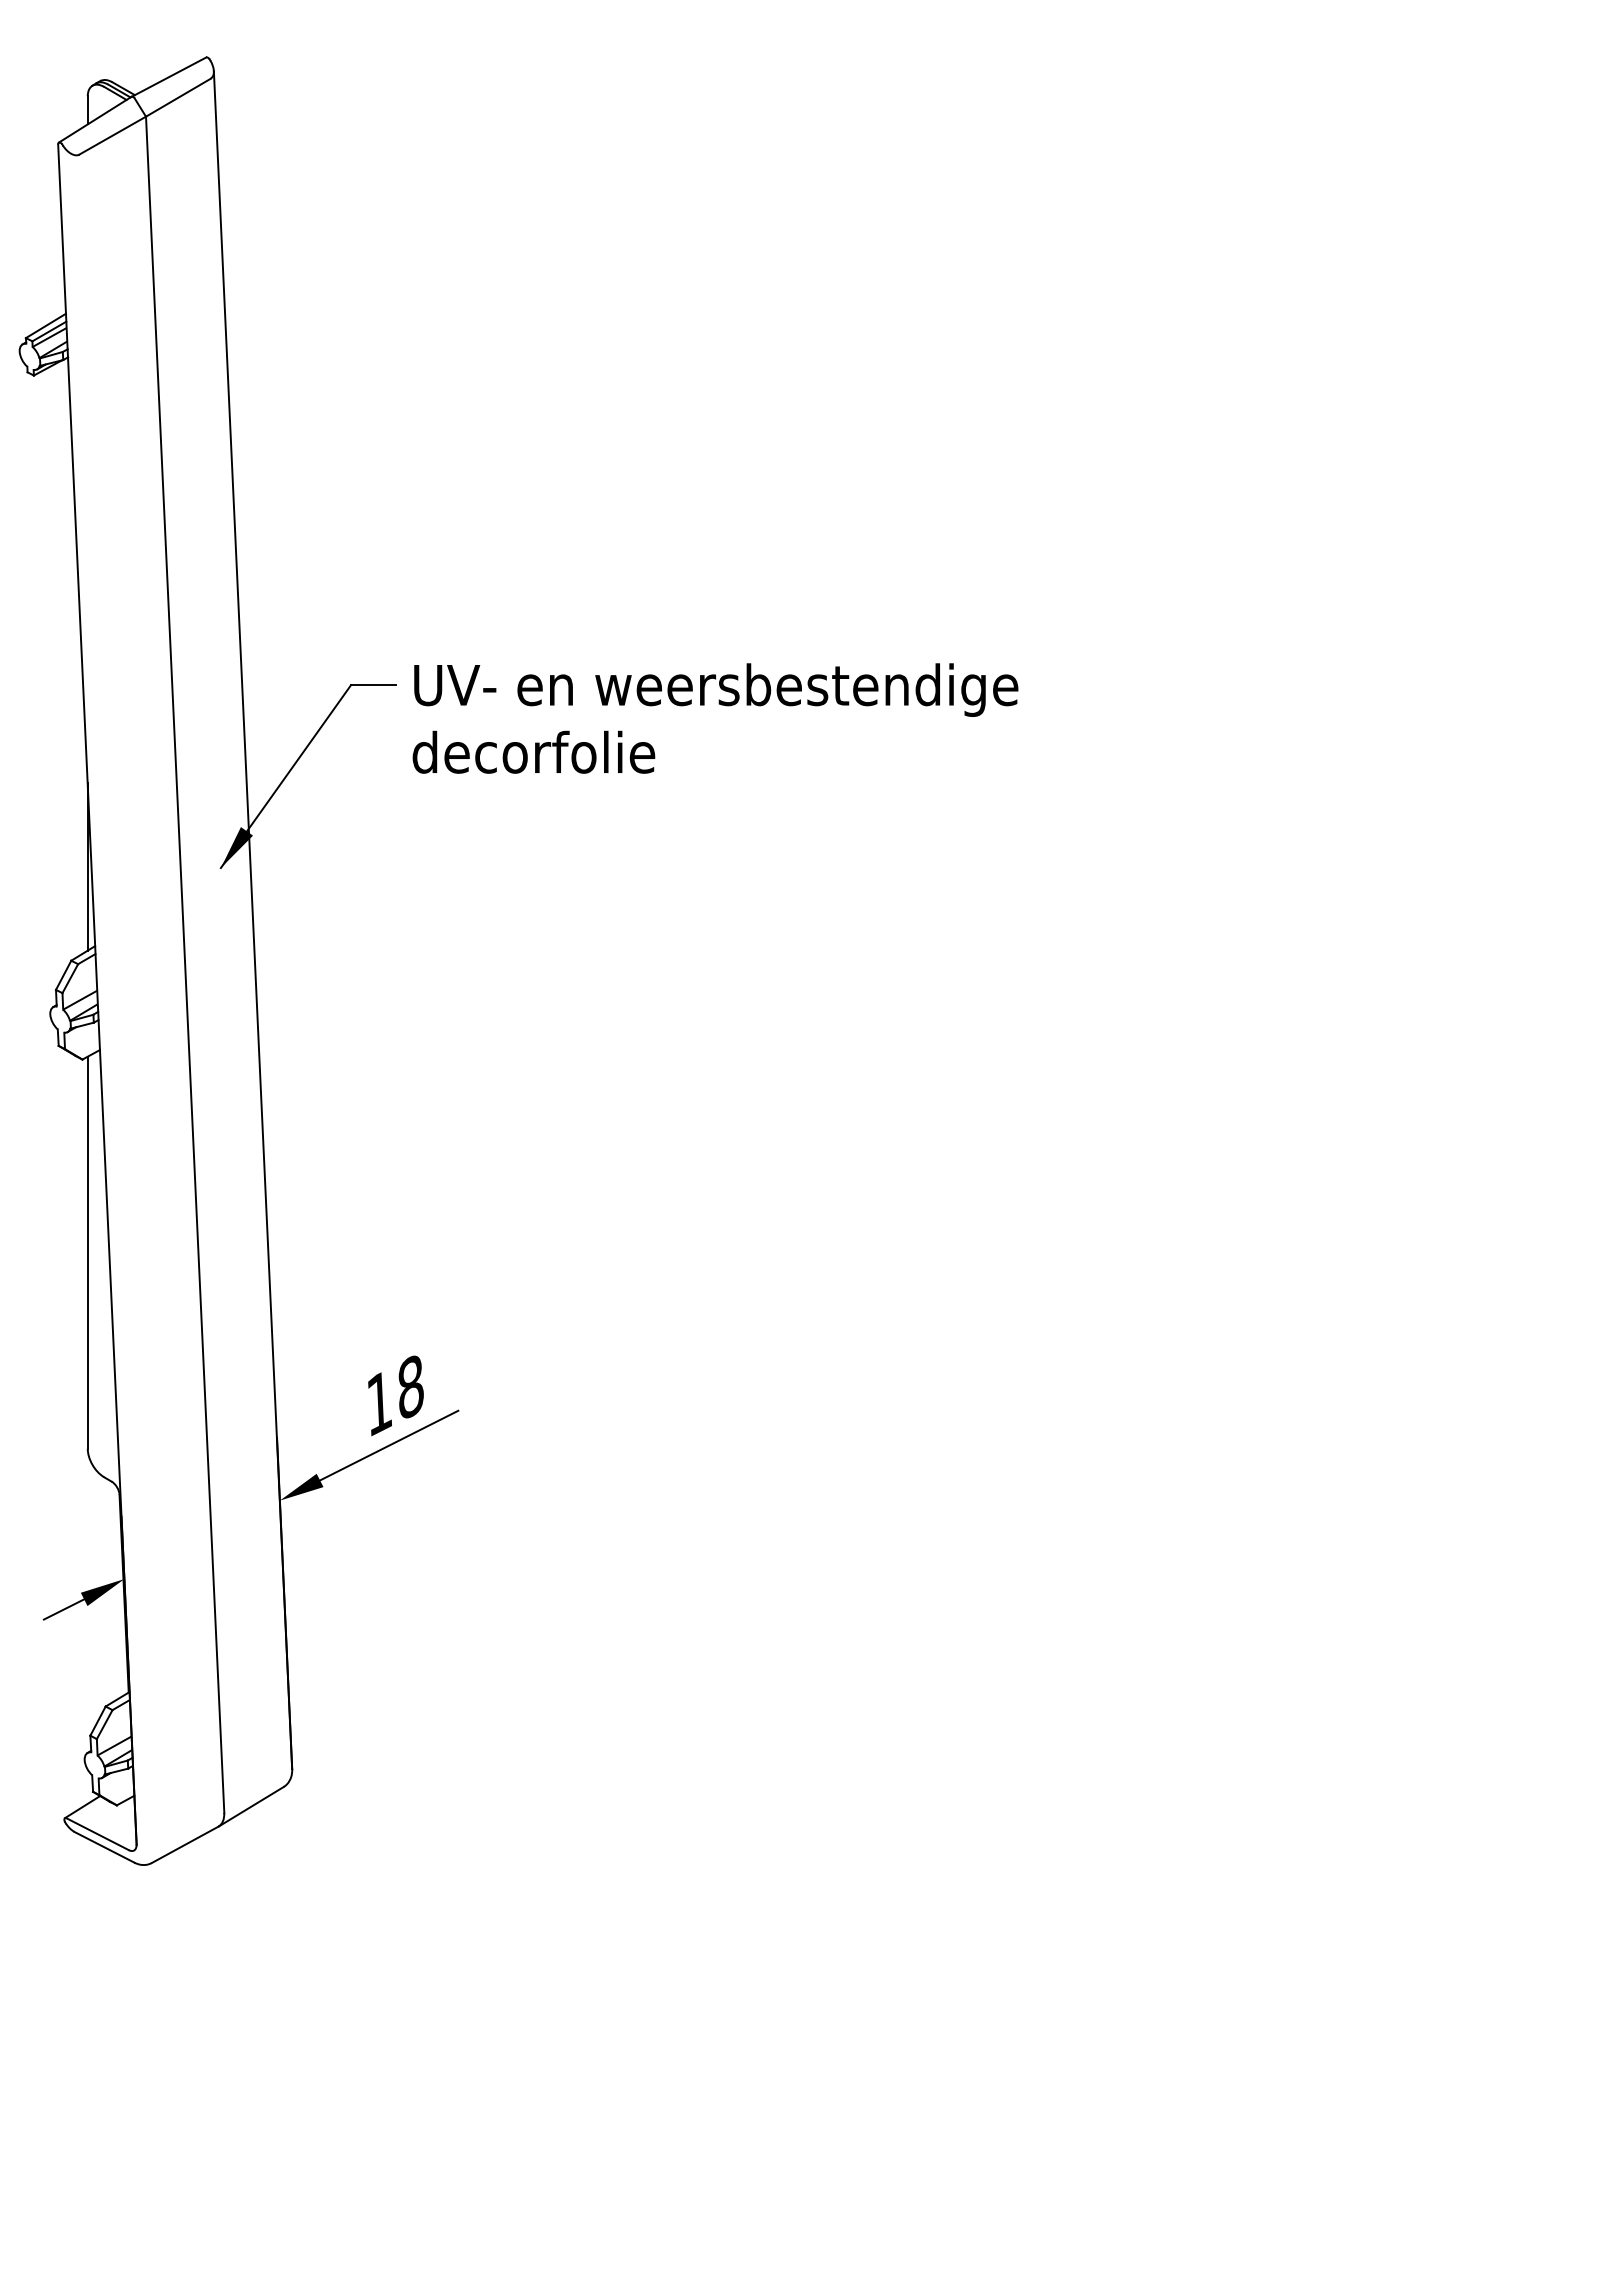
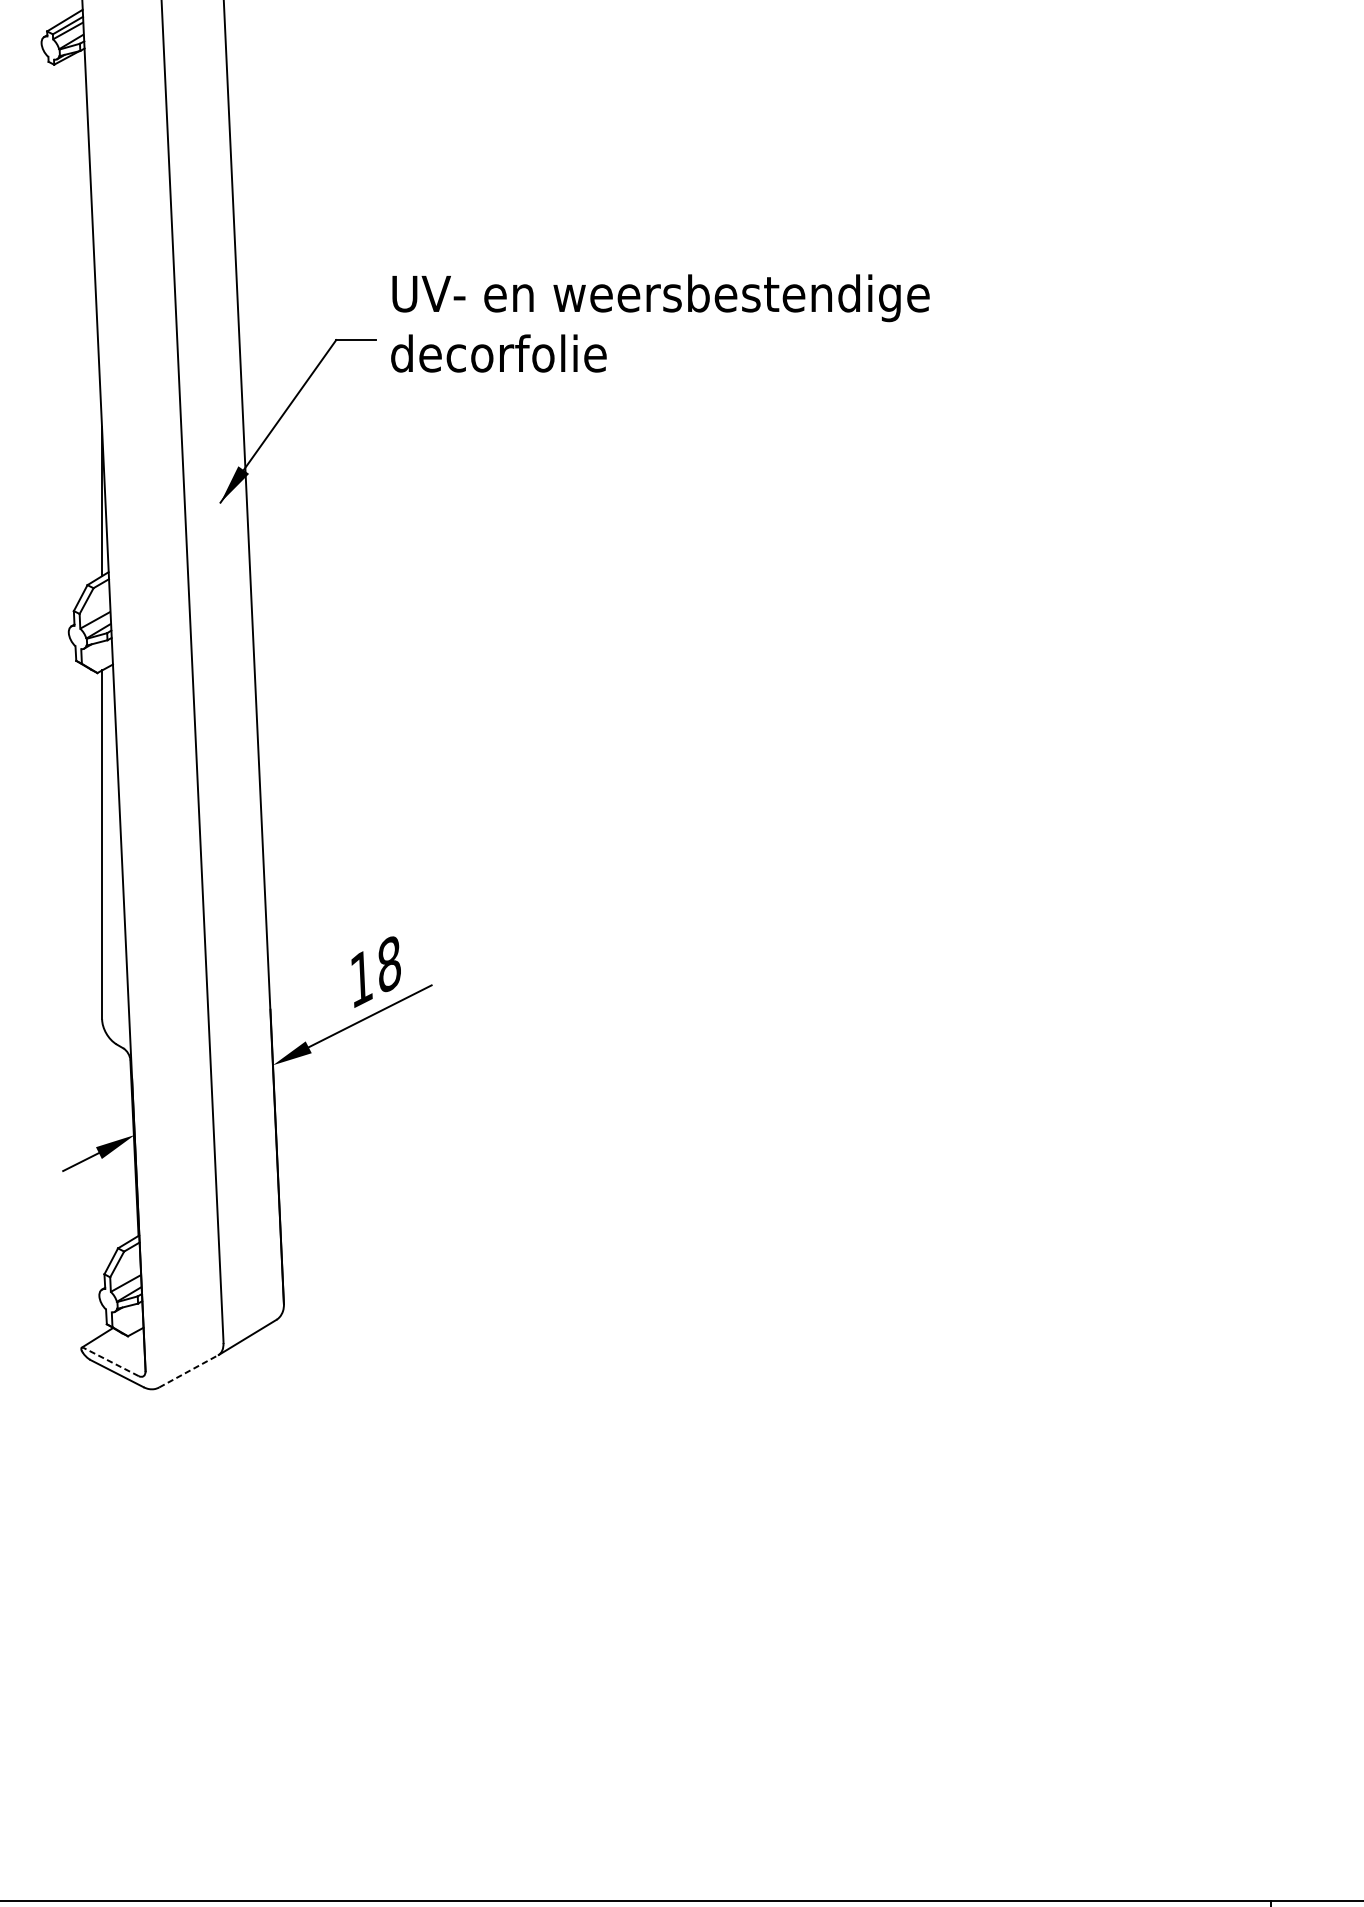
text: (715, 718) -> (660, 323), moved
line: (97, 1834) -> (110, 1362), solid -> dashed
line: (185, 1844) -> (189, 1371), solid -> dashed

